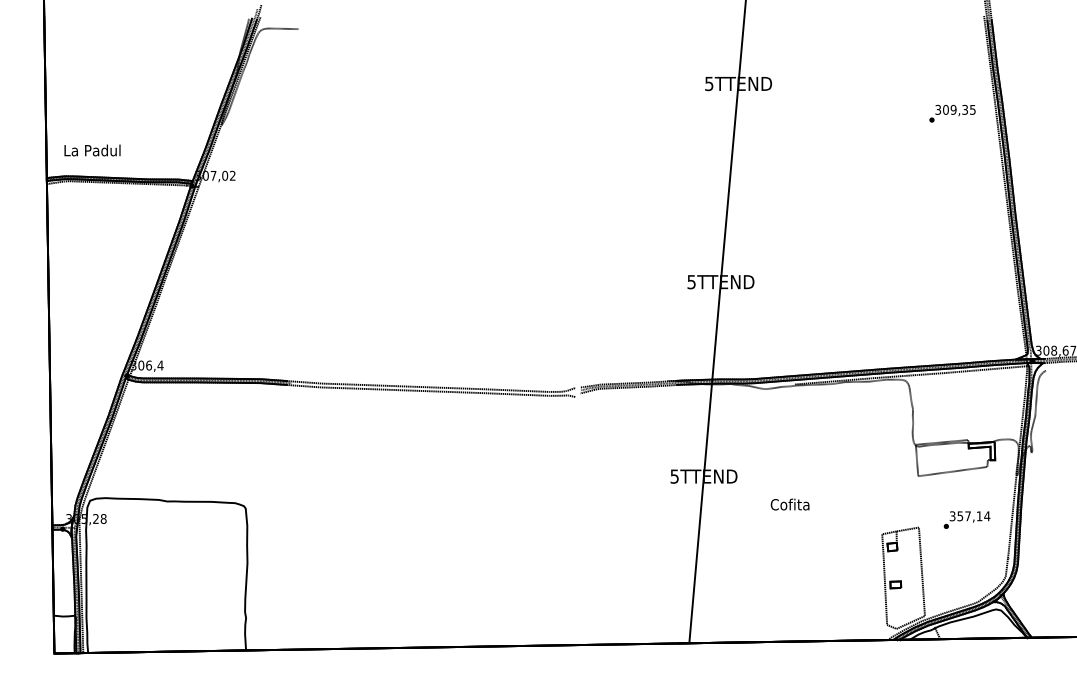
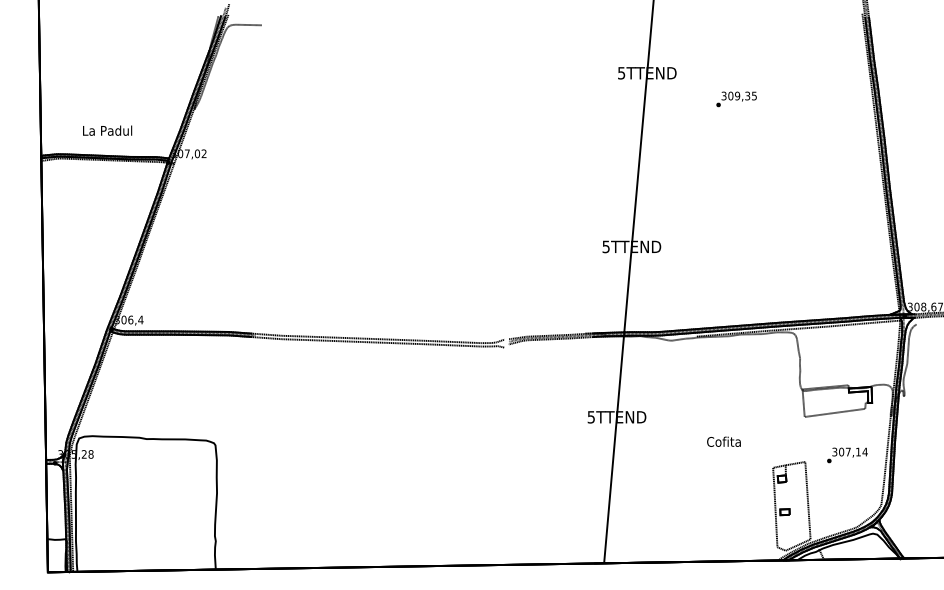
text: (952, 113) -> (736, 99), moved
text: (92, 150) -> (107, 130), moved
text: (789, 504) -> (723, 441), moved
text: (960, 516) -> (841, 452), 357,14 -> 307,14

